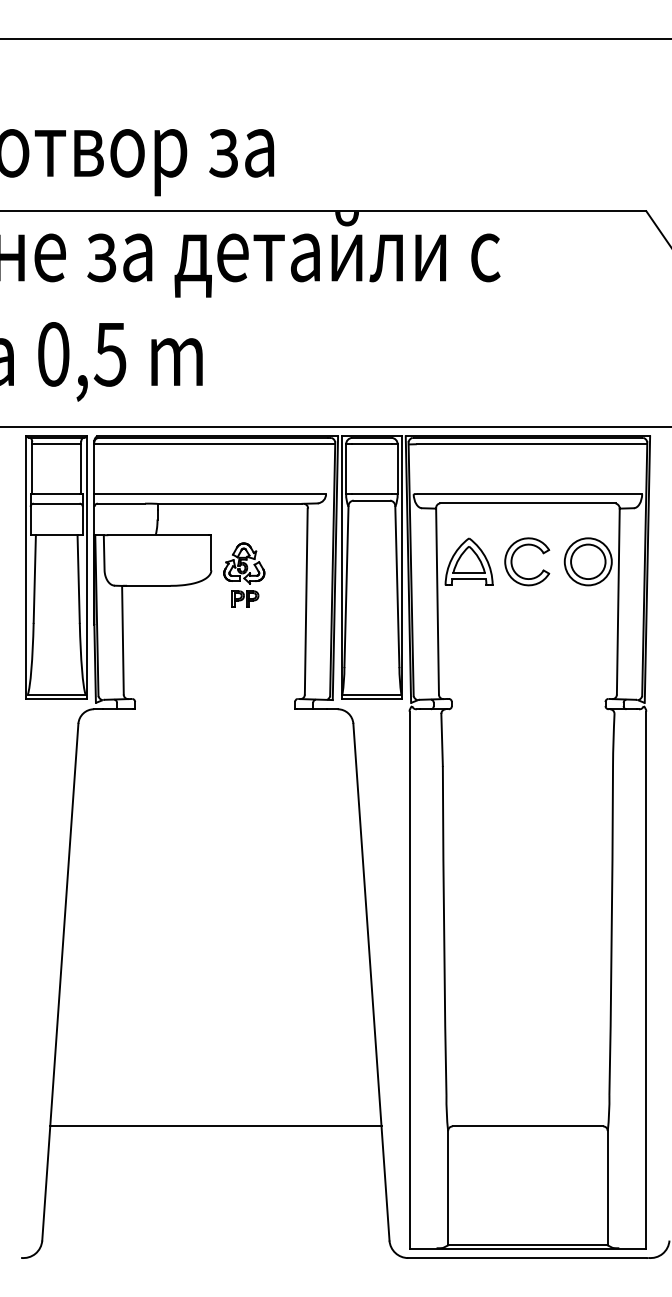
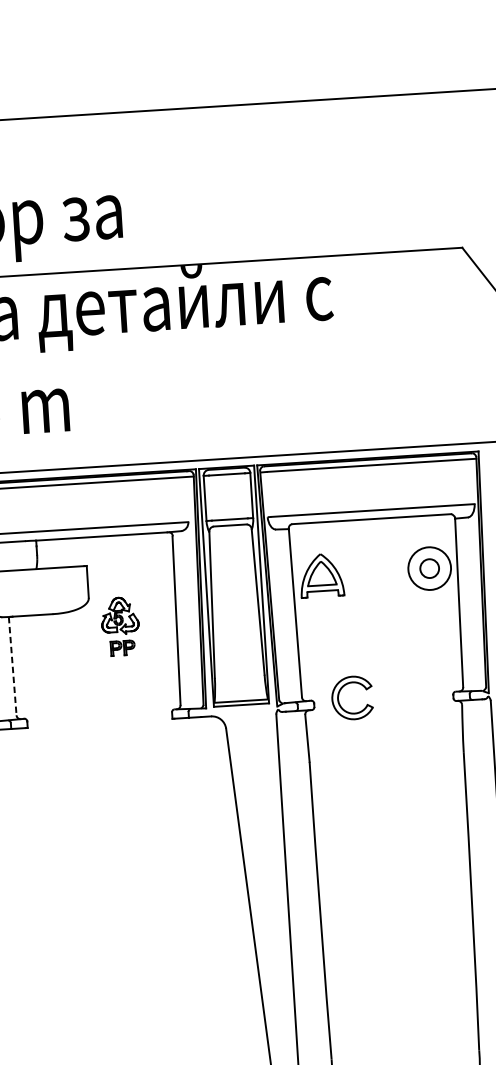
part: (514, 554) -> (340, 692), moved
circle: (588, 561) -> (429, 568), size x0.6
part: (244, 574) -> (120, 625), moved
line: (122, 640) -> (12, 666), solid -> dashed

